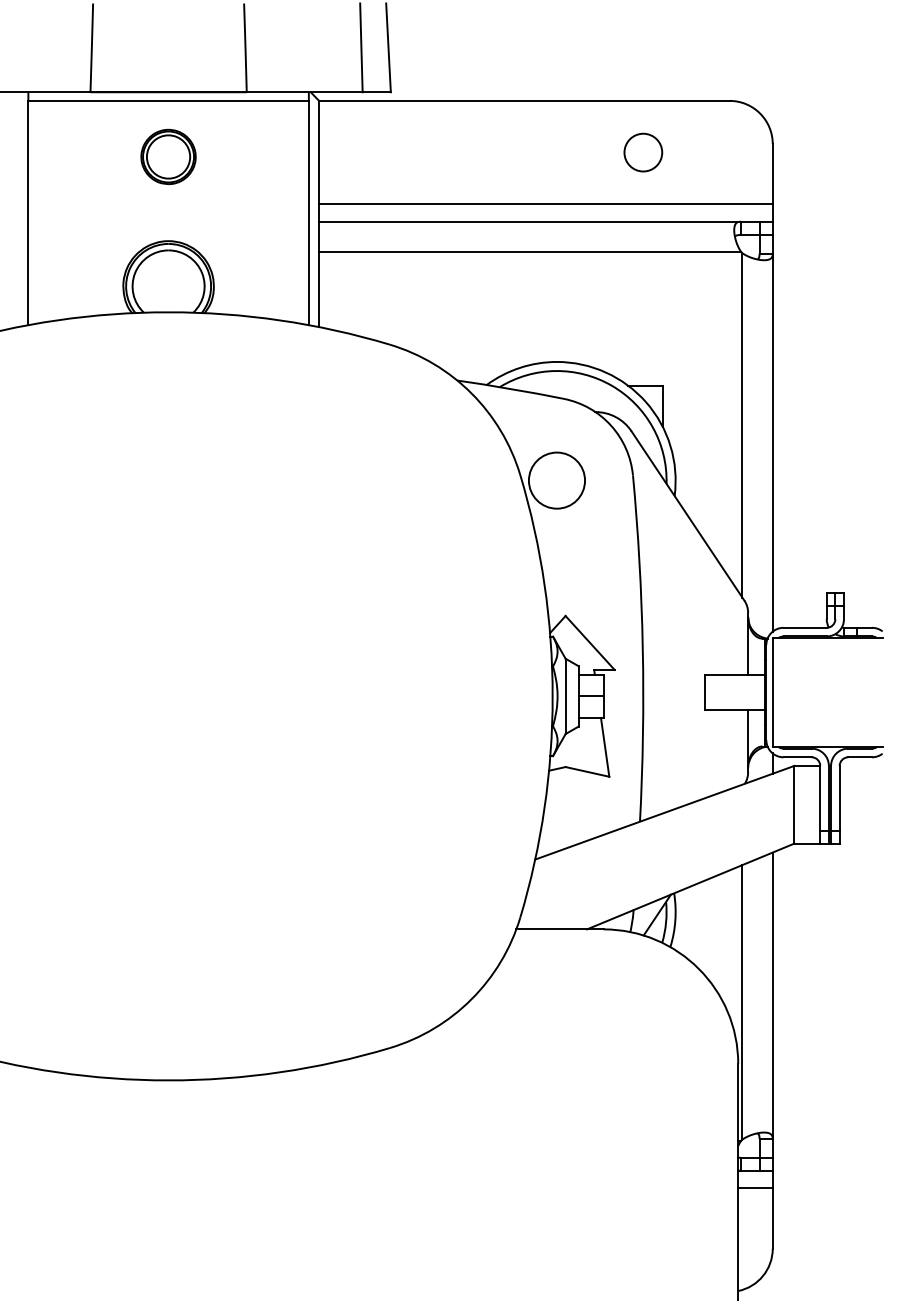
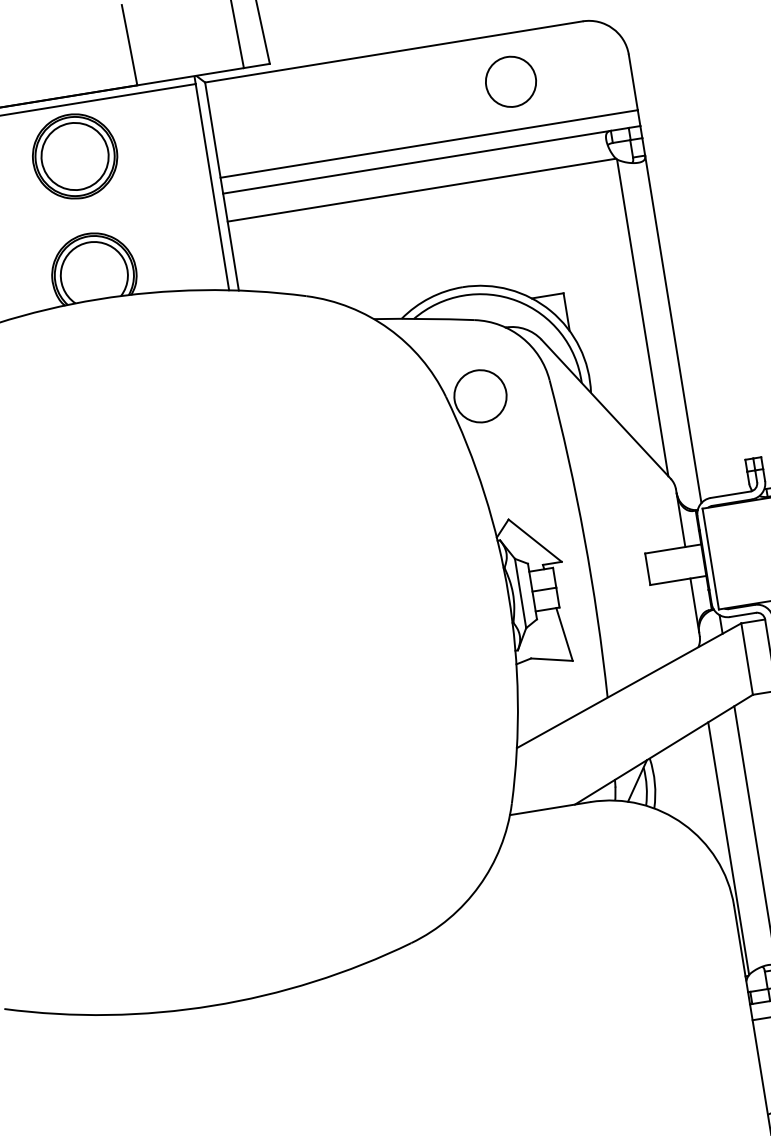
circle: (643, 152) -> (511, 81), size x1.43
part: (168, 156) -> (74, 156), size x1.67

